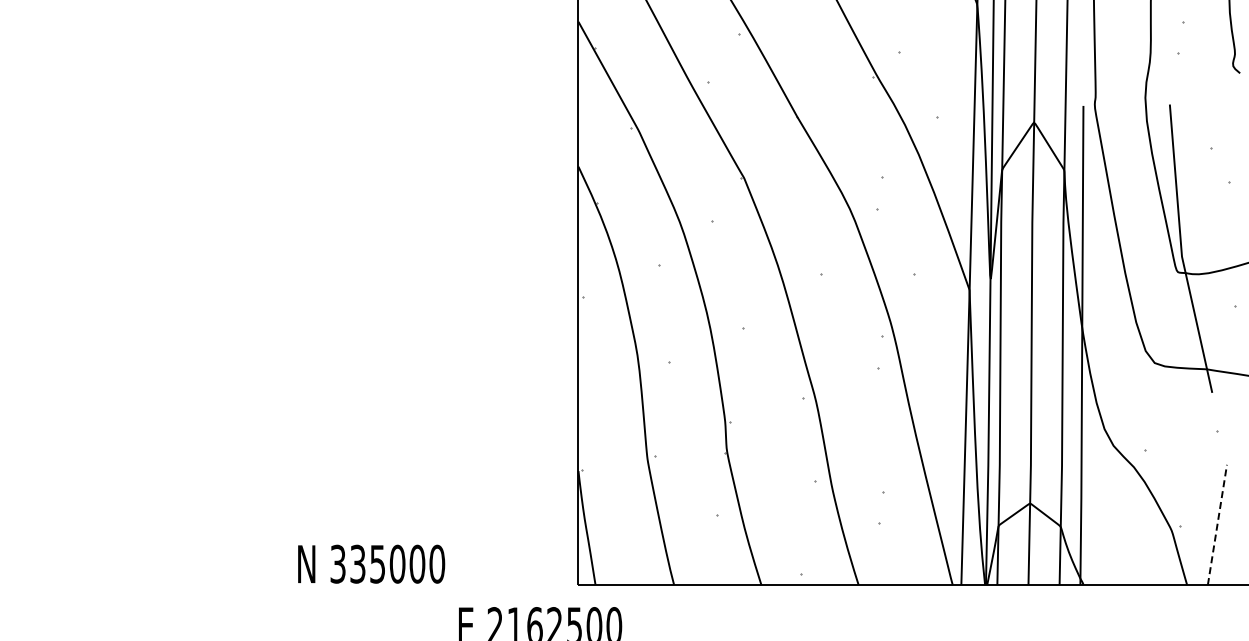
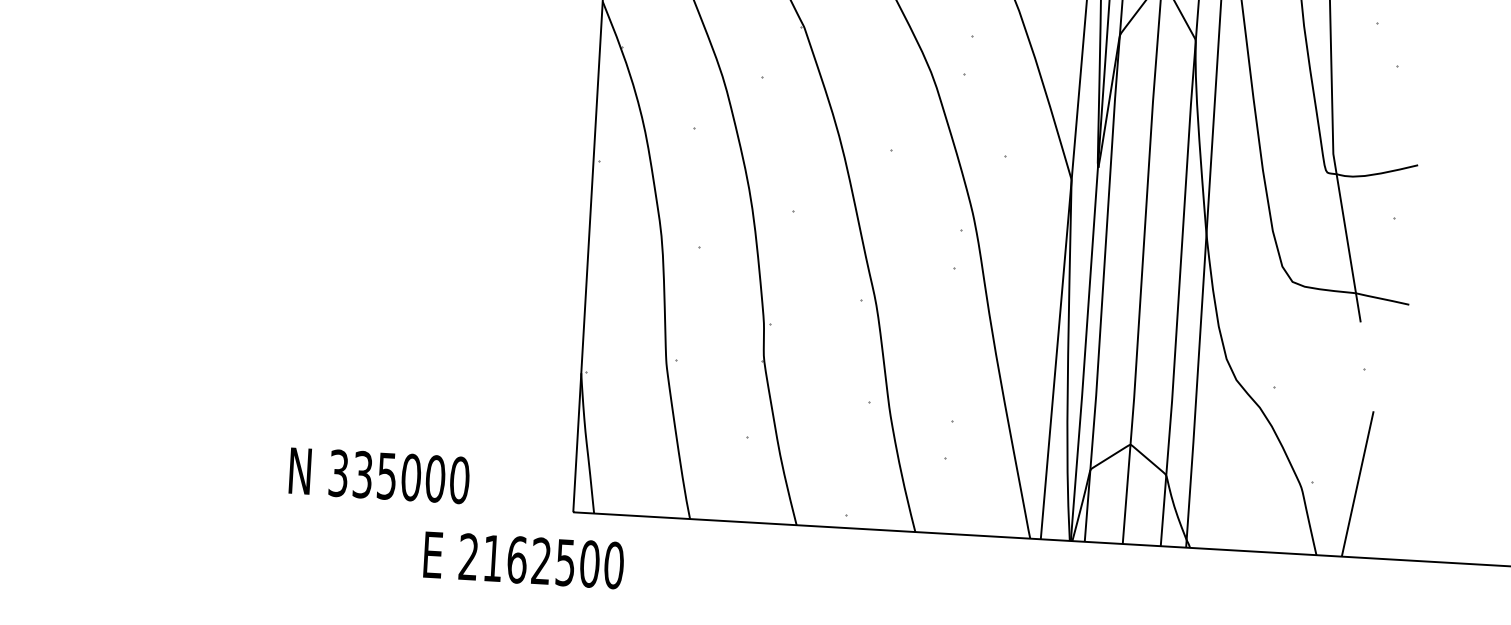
line: (1217, 524) -> (1357, 483), dashed -> solid
text: (371, 563) -> (379, 474), moved

